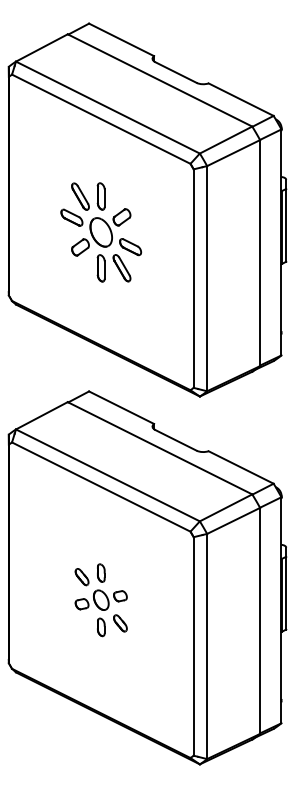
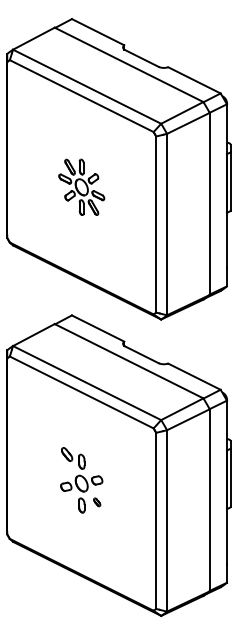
part: (101, 232) -> (81, 187), size x0.7
part: (81, 577) -> (66, 454), moved
part: (120, 623) -> (97, 502), size x0.6

